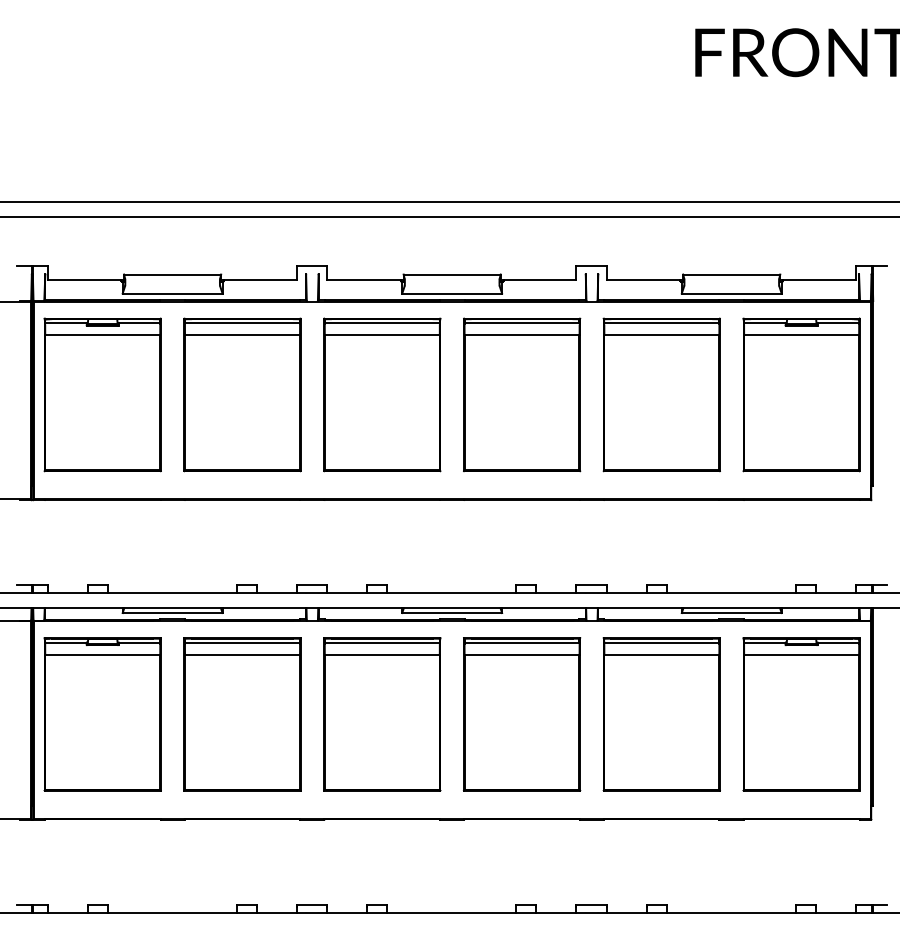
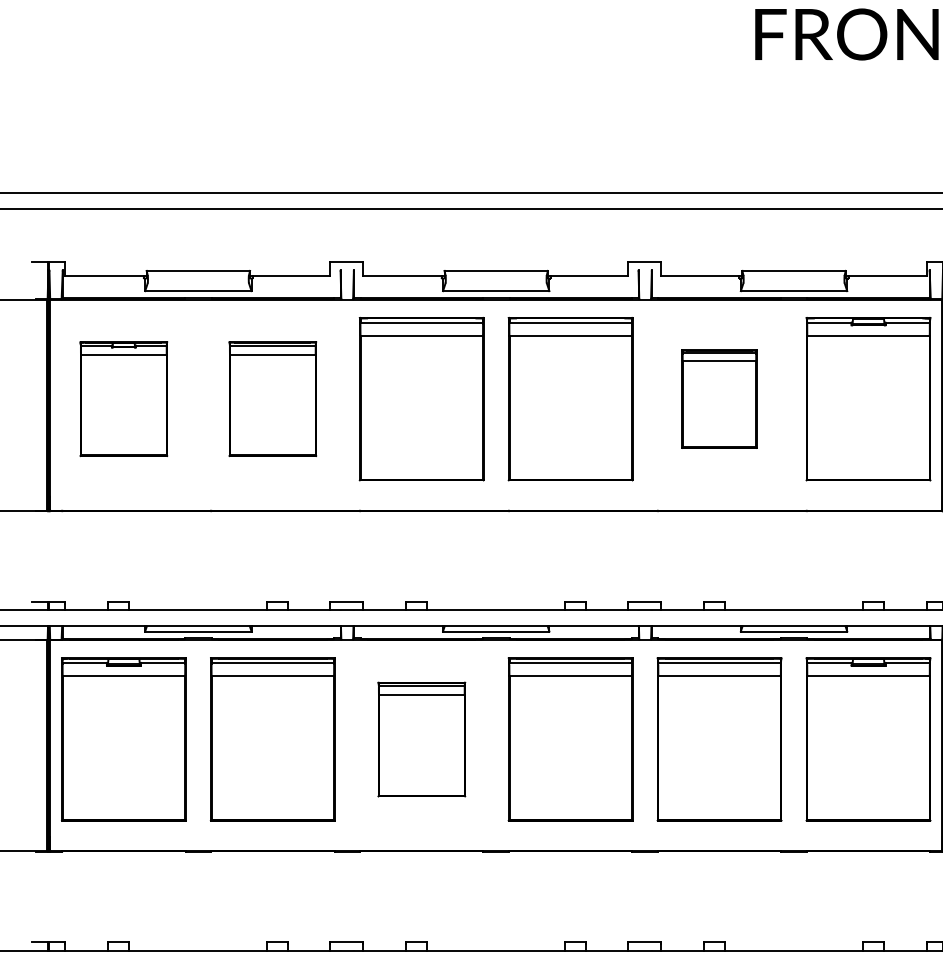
part: (102, 394) -> (123, 398), size x0.7
part: (242, 394) -> (272, 398), size x0.7
part: (661, 394) -> (719, 398), size x0.6
part: (382, 714) -> (421, 739), size x0.7

